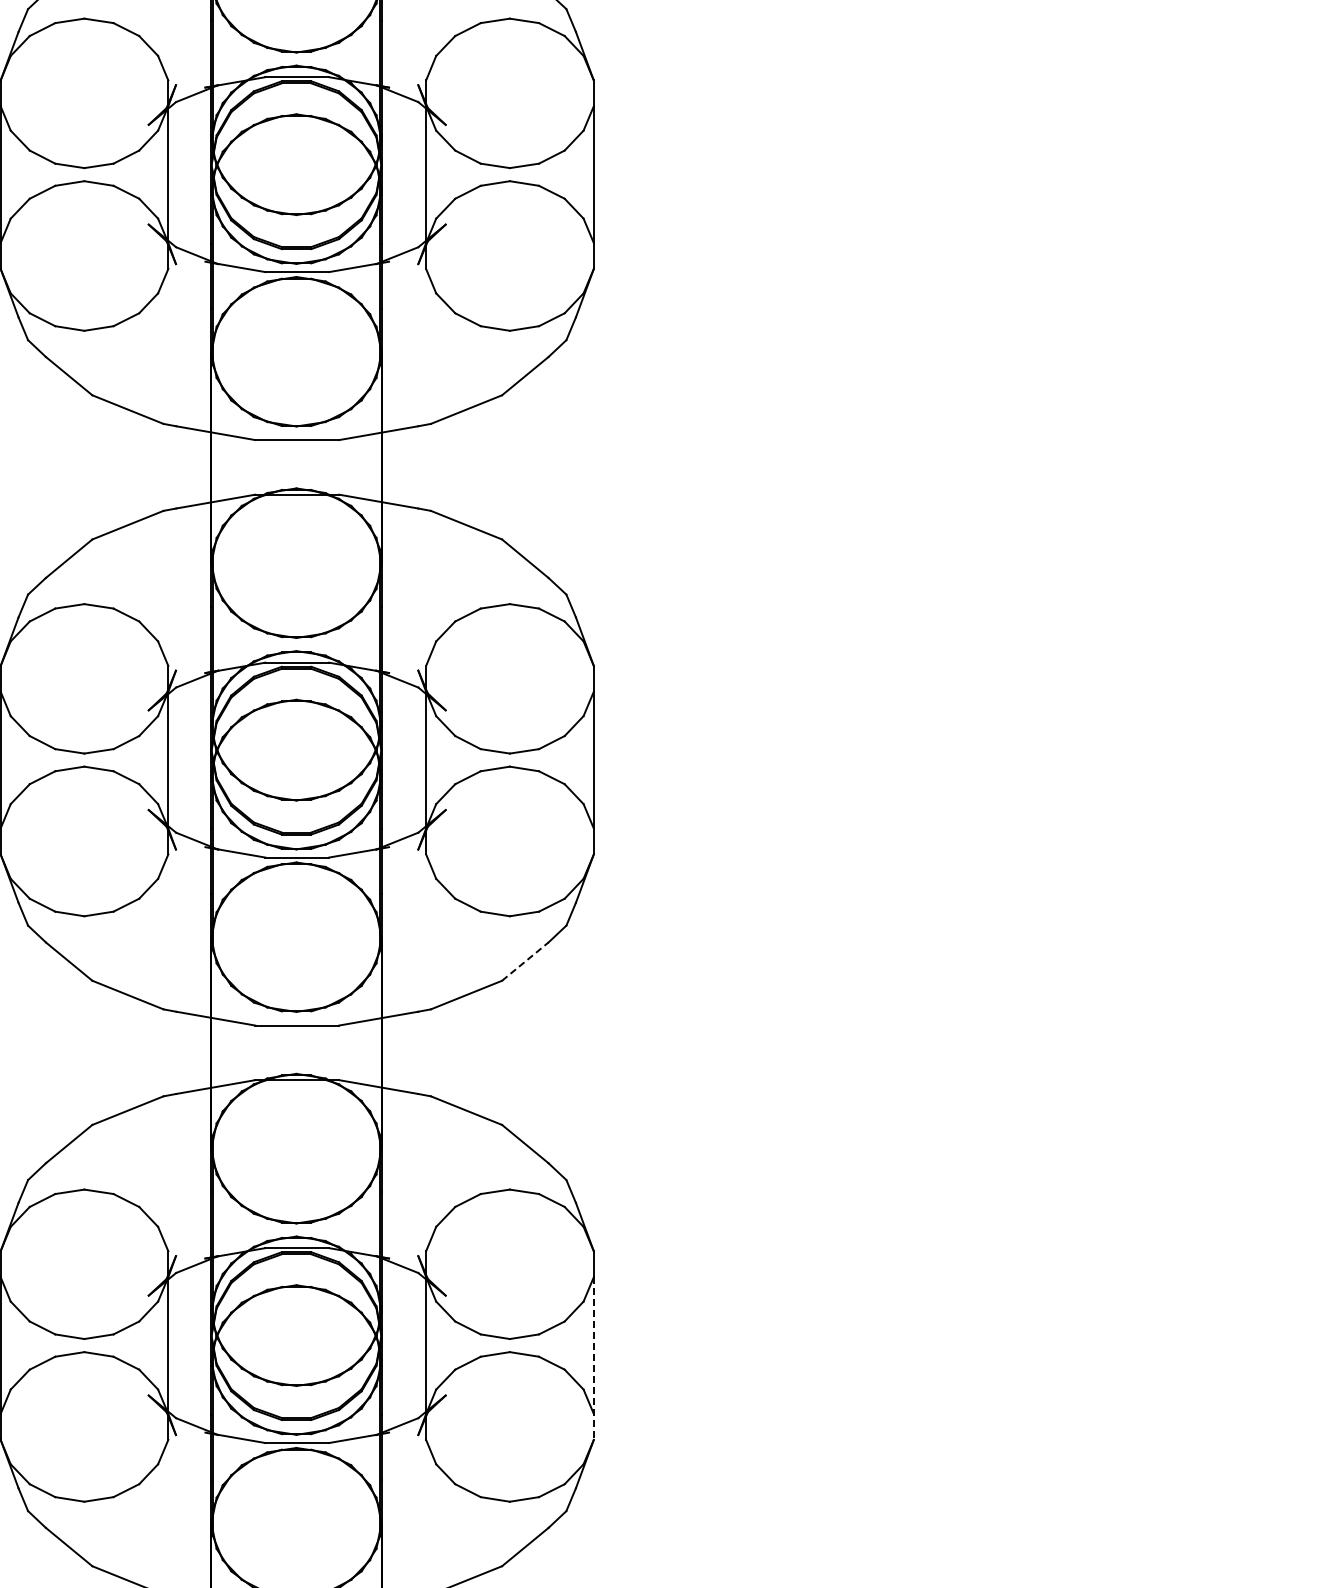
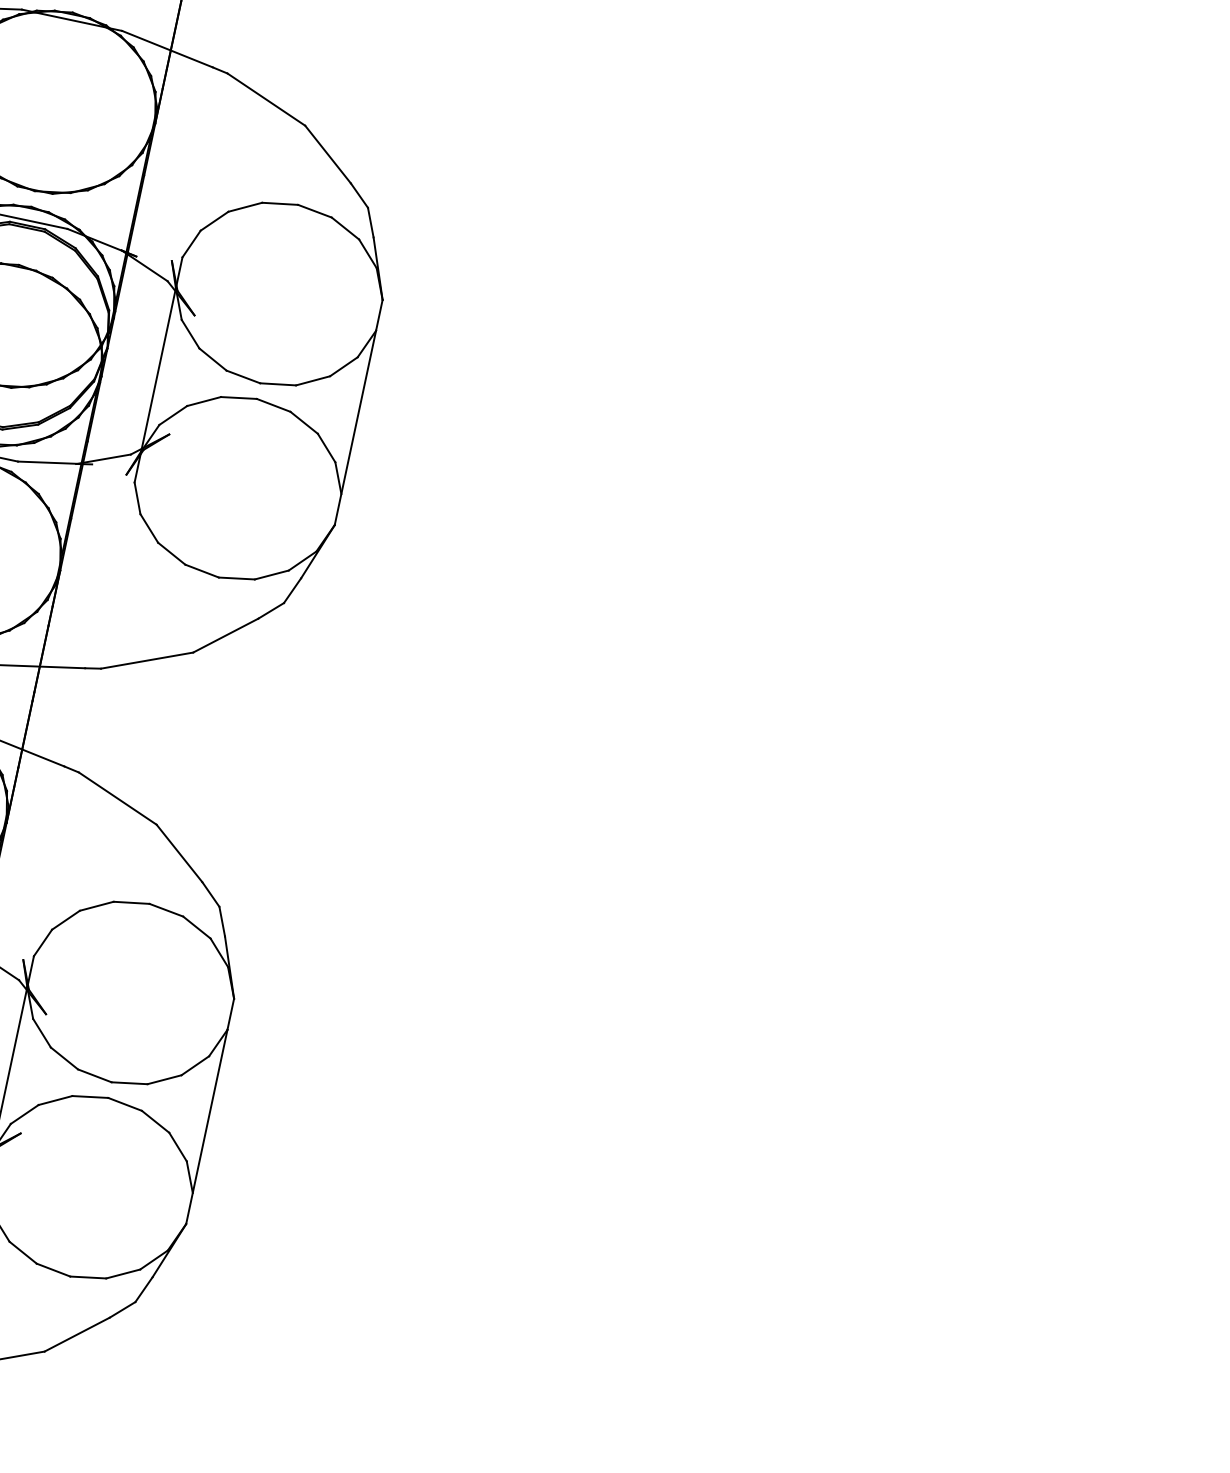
line: (525, 961) -> (226, 635), dashed -> solid
line: (593, 1359) -> (206, 1127), dashed -> solid

